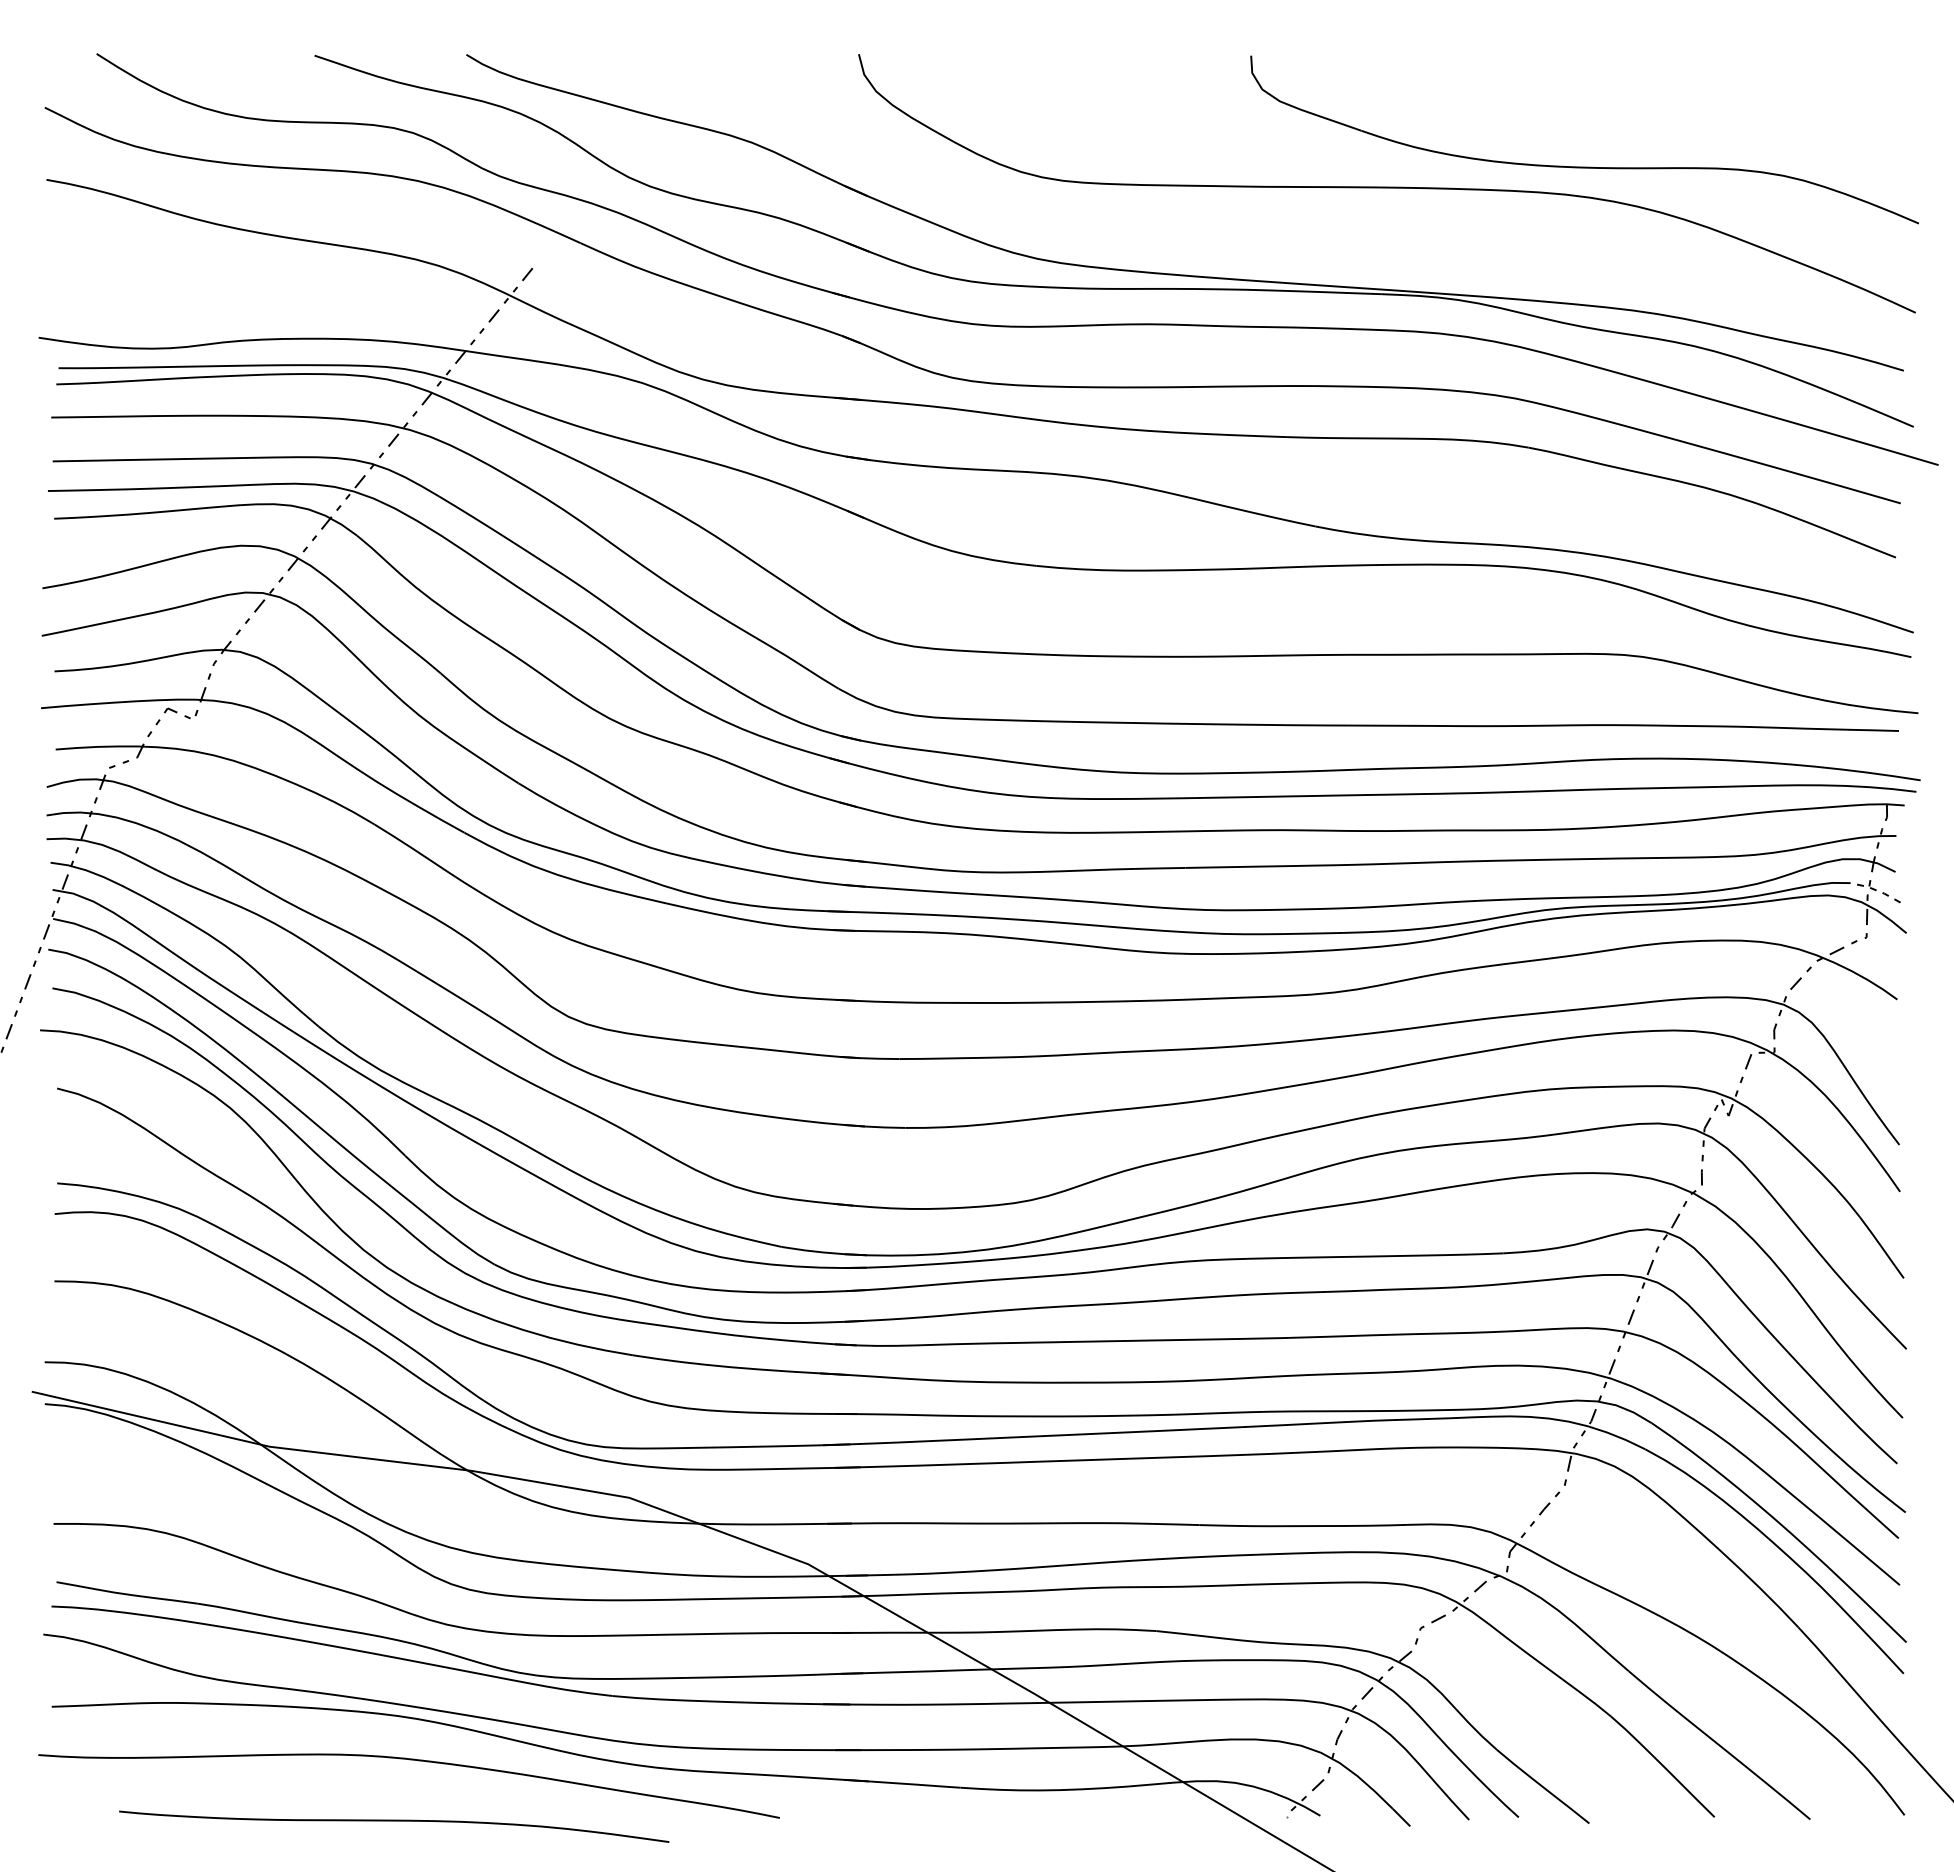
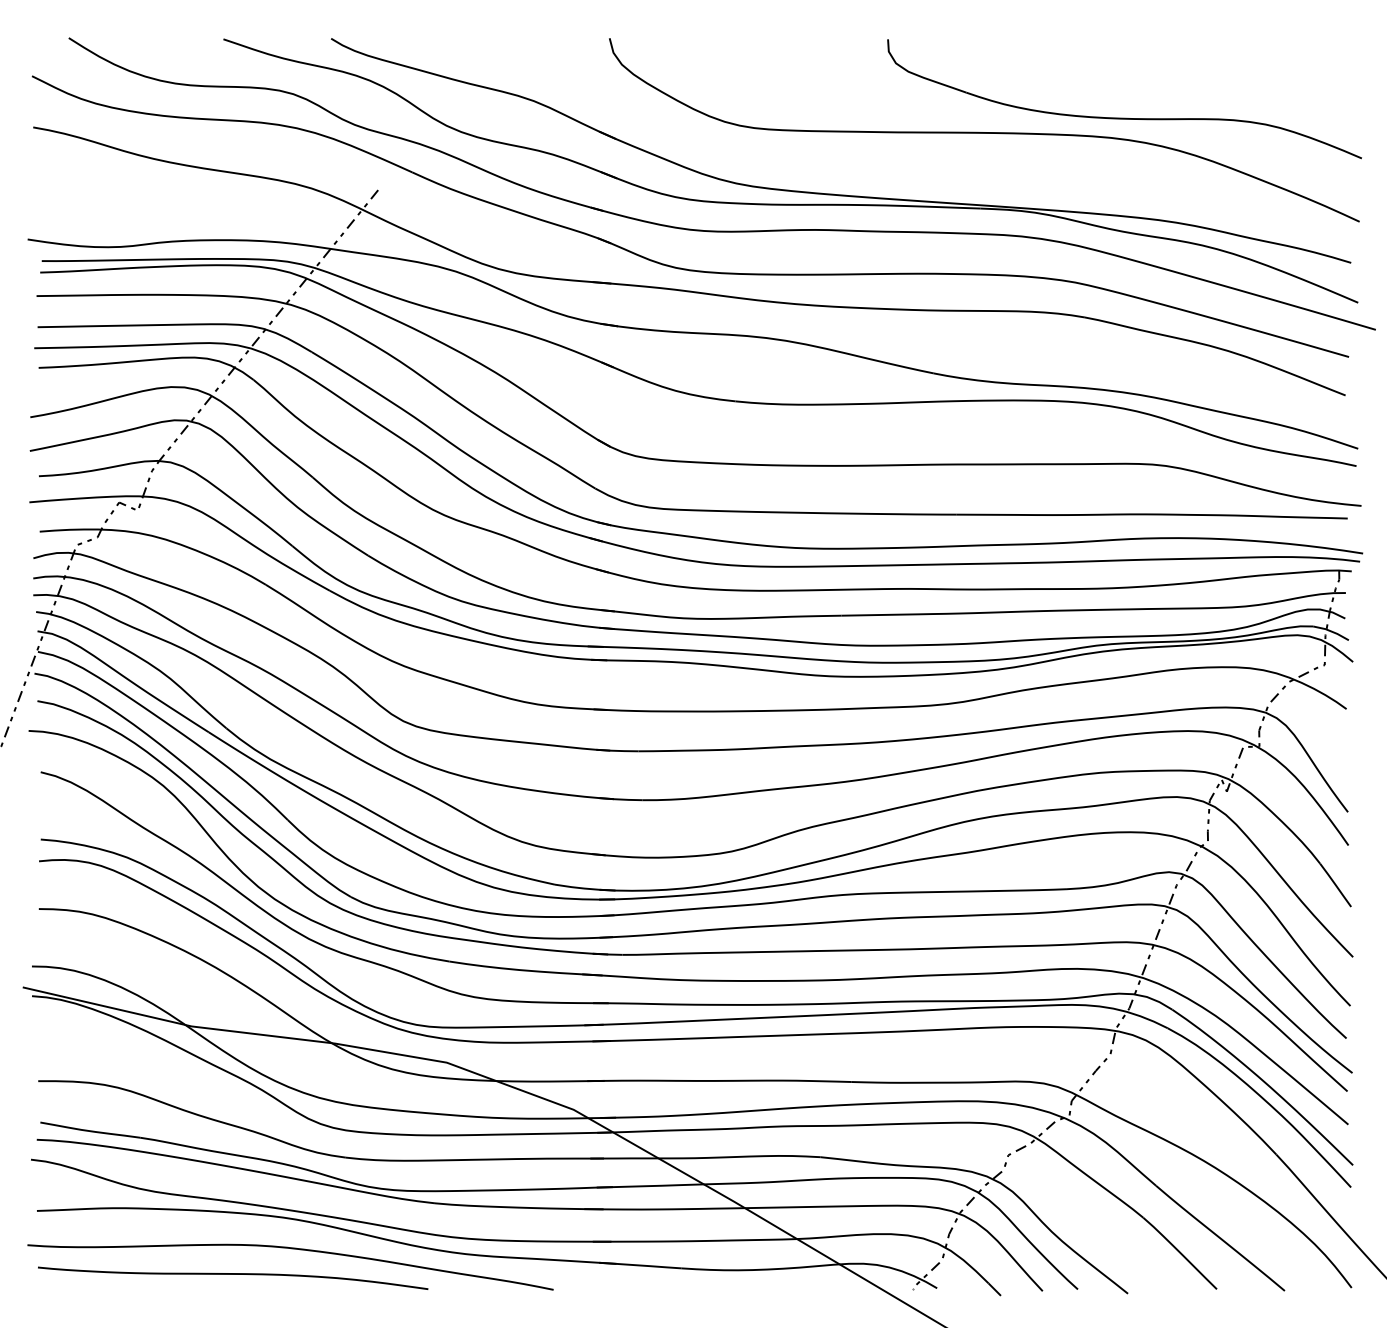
line: (1876, 890) -> (1331, 631), dashed -> solid
curve: (394, 1821) -> (233, 1274), moved

